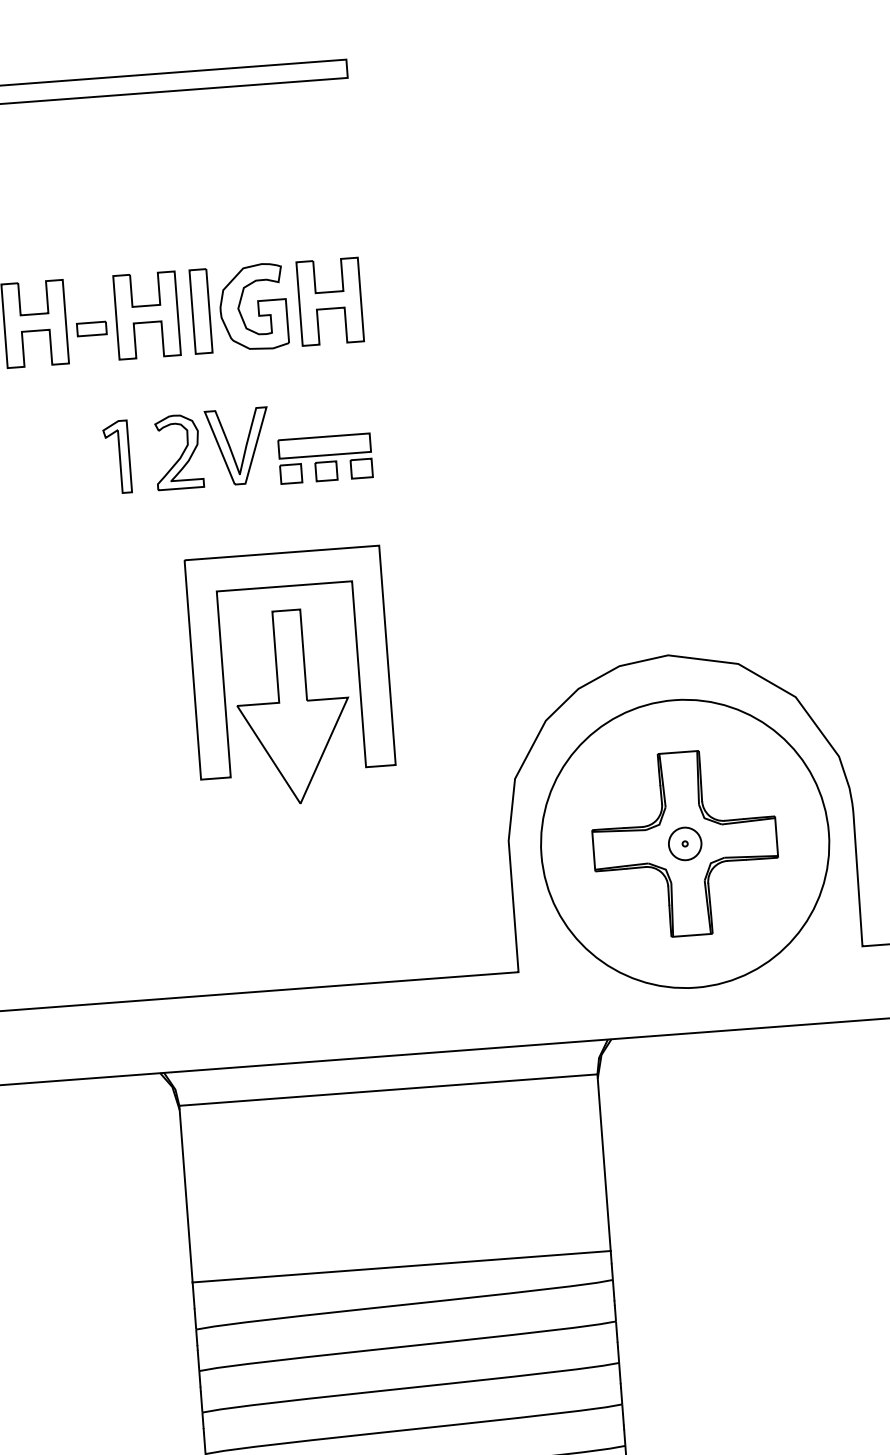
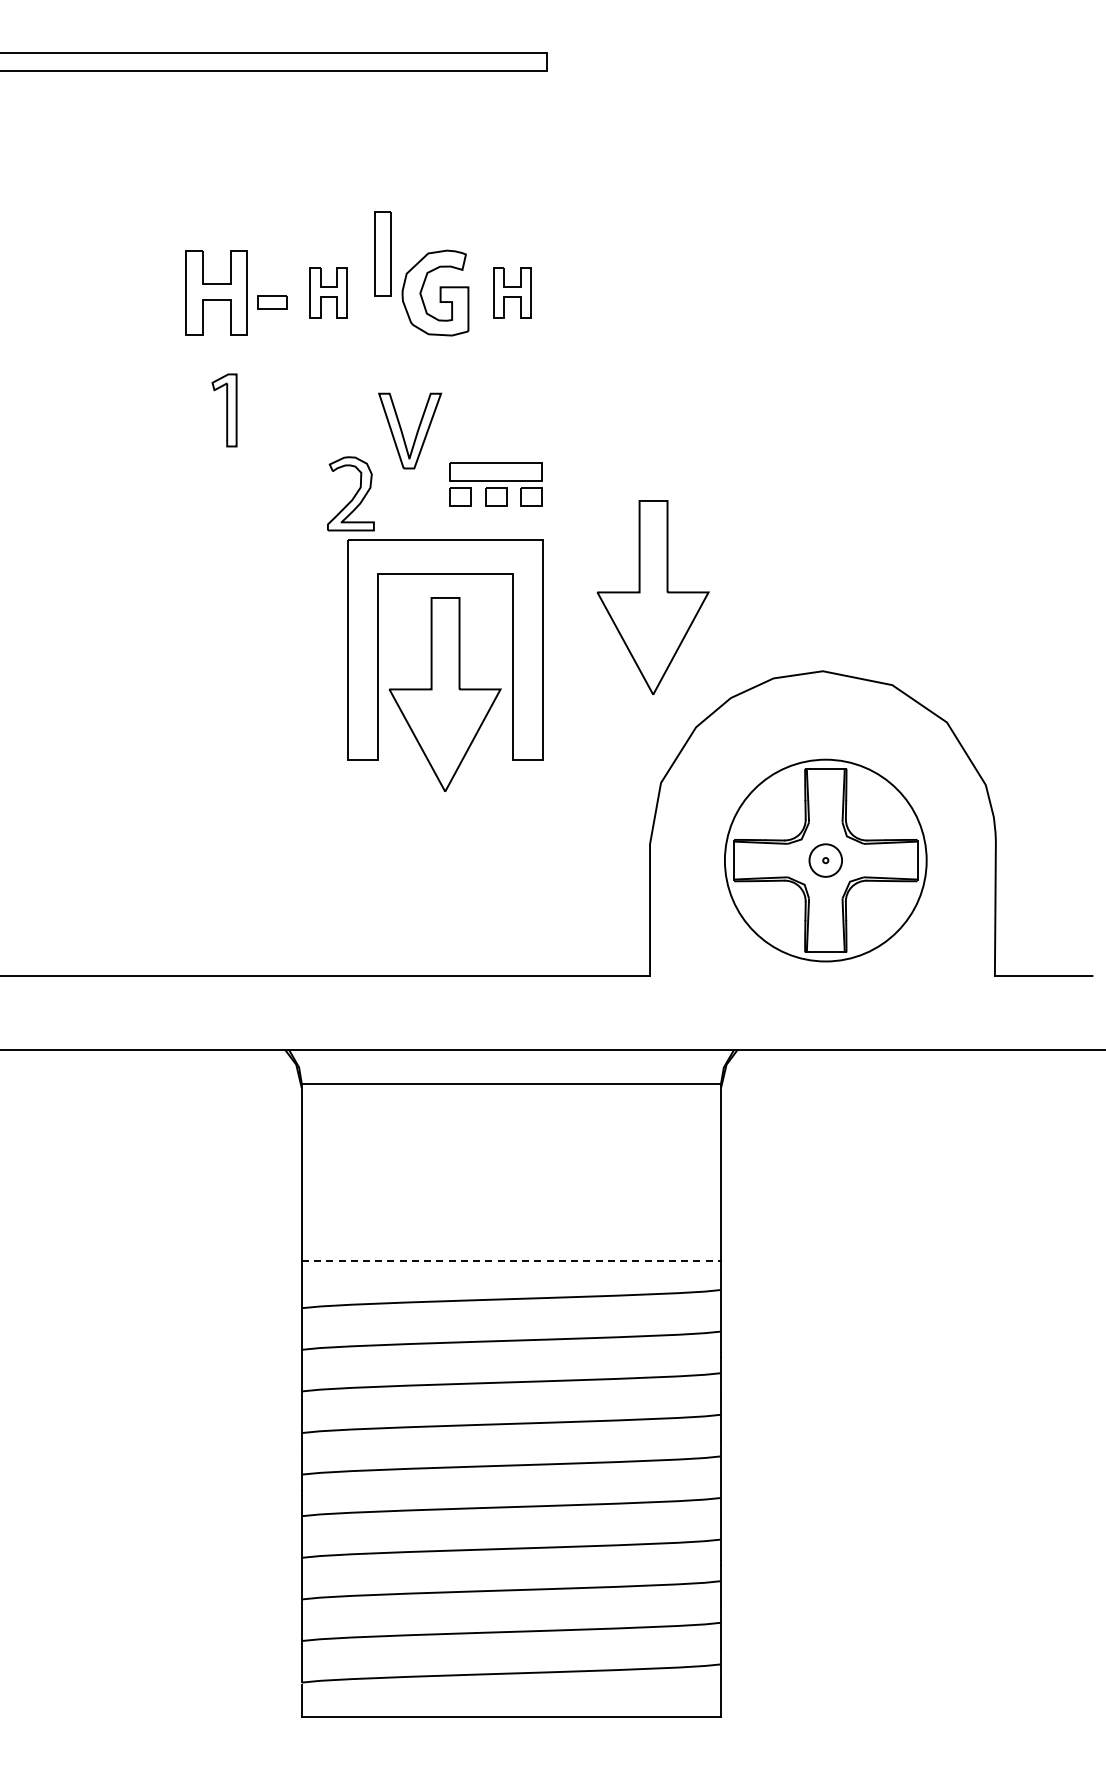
part: (330, 300) -> (512, 292), size x0.6
part: (200, 310) -> (382, 253), moved
part: (146, 314) -> (328, 292), size x0.6
part: (178, 451) -> (350, 493), moved
part: (117, 457) -> (224, 410), moved
part: (324, 458) -> (495, 484), moved
part: (492, 594) -> (652, 597), added
circle: (684, 843) -> (825, 860), size x0.7
line: (401, 1266) -> (511, 1260), solid -> dashed

